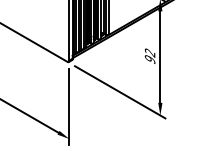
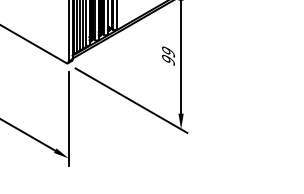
text: (150, 53) -> (168, 52), 92 -> 99

